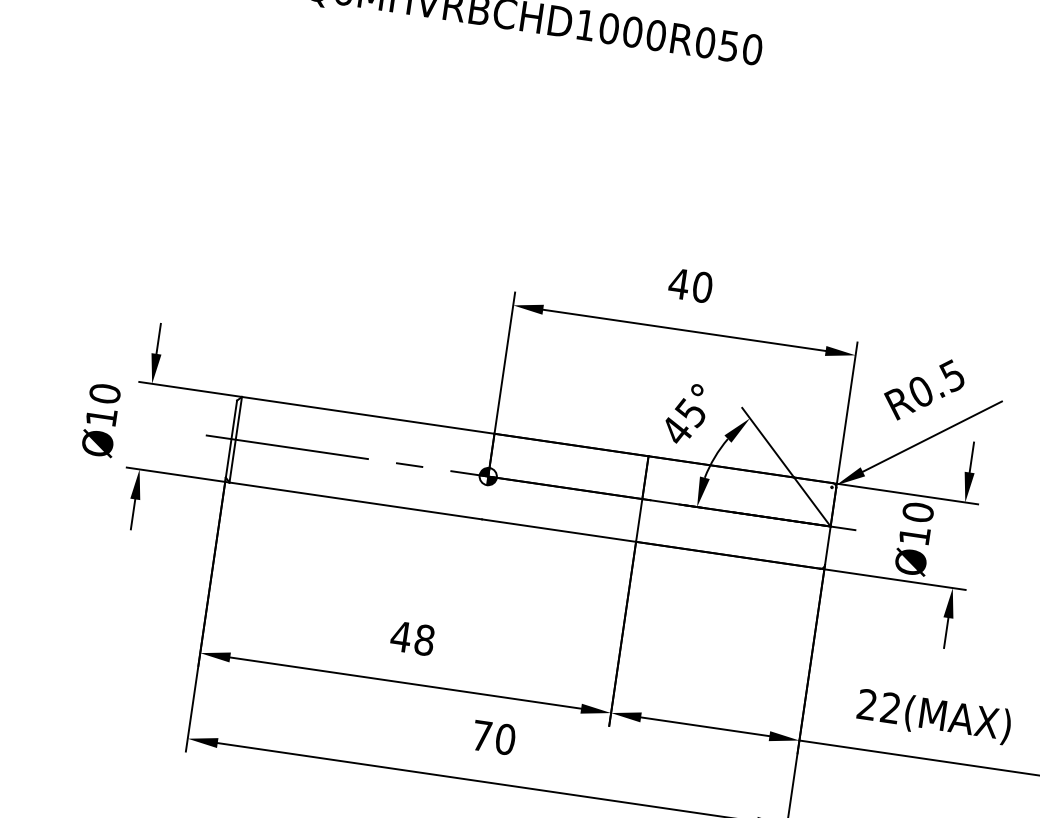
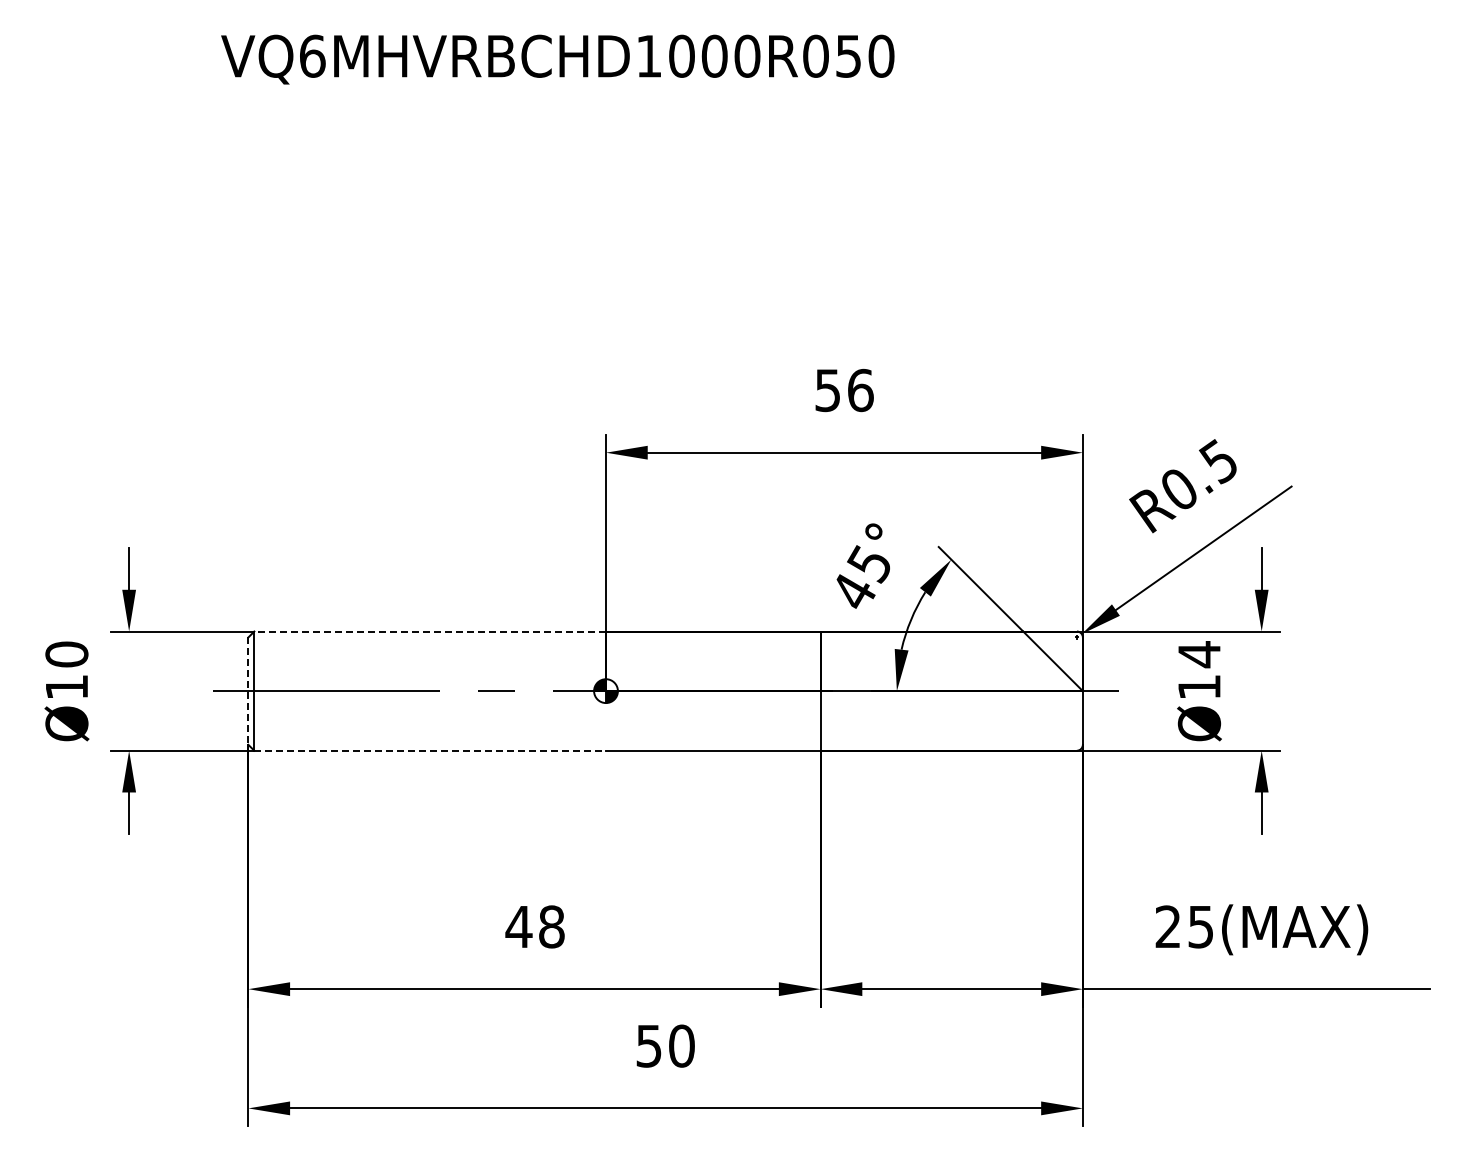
text: (690, 285) -> (843, 390), 40 -> 56
line: (368, 415) -> (430, 631), solid -> dashed
line: (231, 439) -> (248, 691), solid -> dashed
line: (356, 500) -> (430, 750), solid -> dashed
text: (918, 512) -> (1199, 654), Ø10 -> Ø14
text: (890, 707) -> (1200, 926), 22(MAX) -> 25(MAX)
text: (481, 736) -> (648, 1046), 70 -> 50

